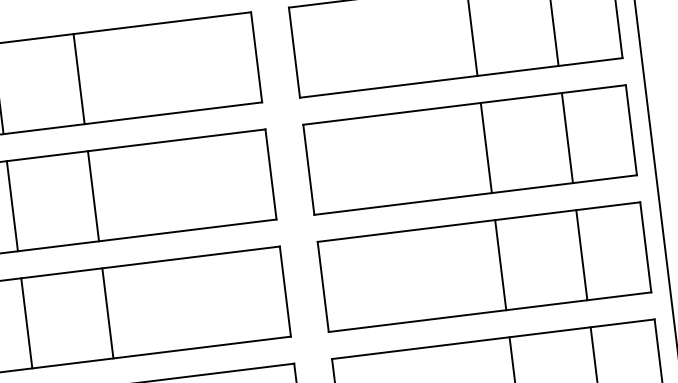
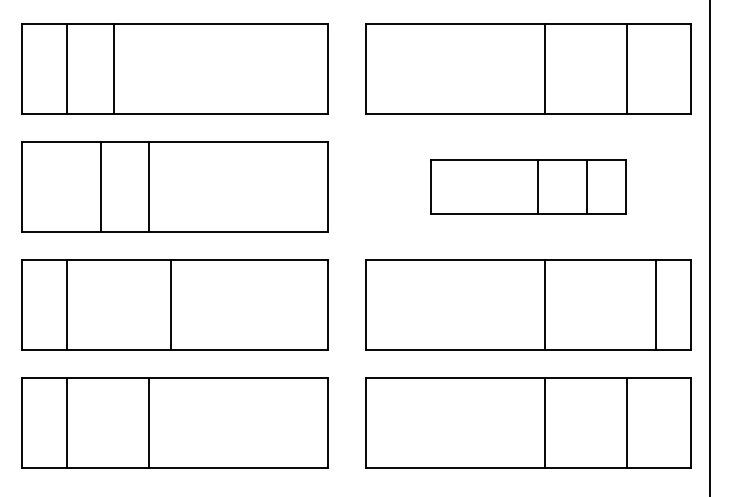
line: (79, 78) -> (114, 68), moved
part: (470, 149) -> (528, 186), size x0.6
line: (12, 205) -> (101, 186), moved
line: (581, 254) -> (655, 304), moved
line: (108, 312) -> (171, 304), moved

